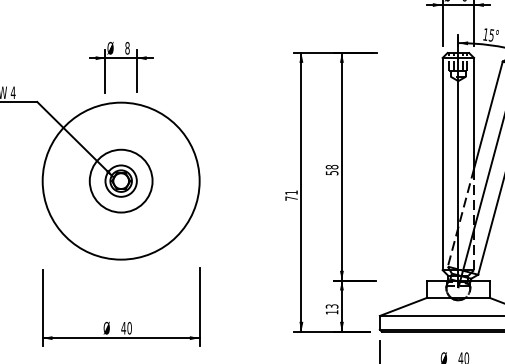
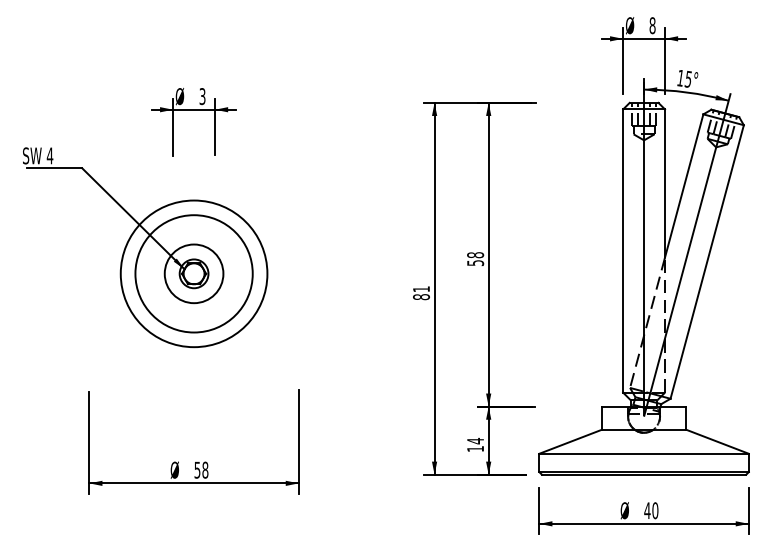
text: (127, 48) -> (202, 96), 8 -> 3
circle: (120, 180) -> (193, 273), size x0.7
circle: (120, 180) -> (193, 273), size x1.4
circle: (121, 180) -> (194, 273), size x1.4
text: (291, 198) -> (421, 297), 71 -> 81
text: (332, 306) -> (475, 440), 13 -> 14
text: (126, 327) -> (201, 469), 40 -> 58

